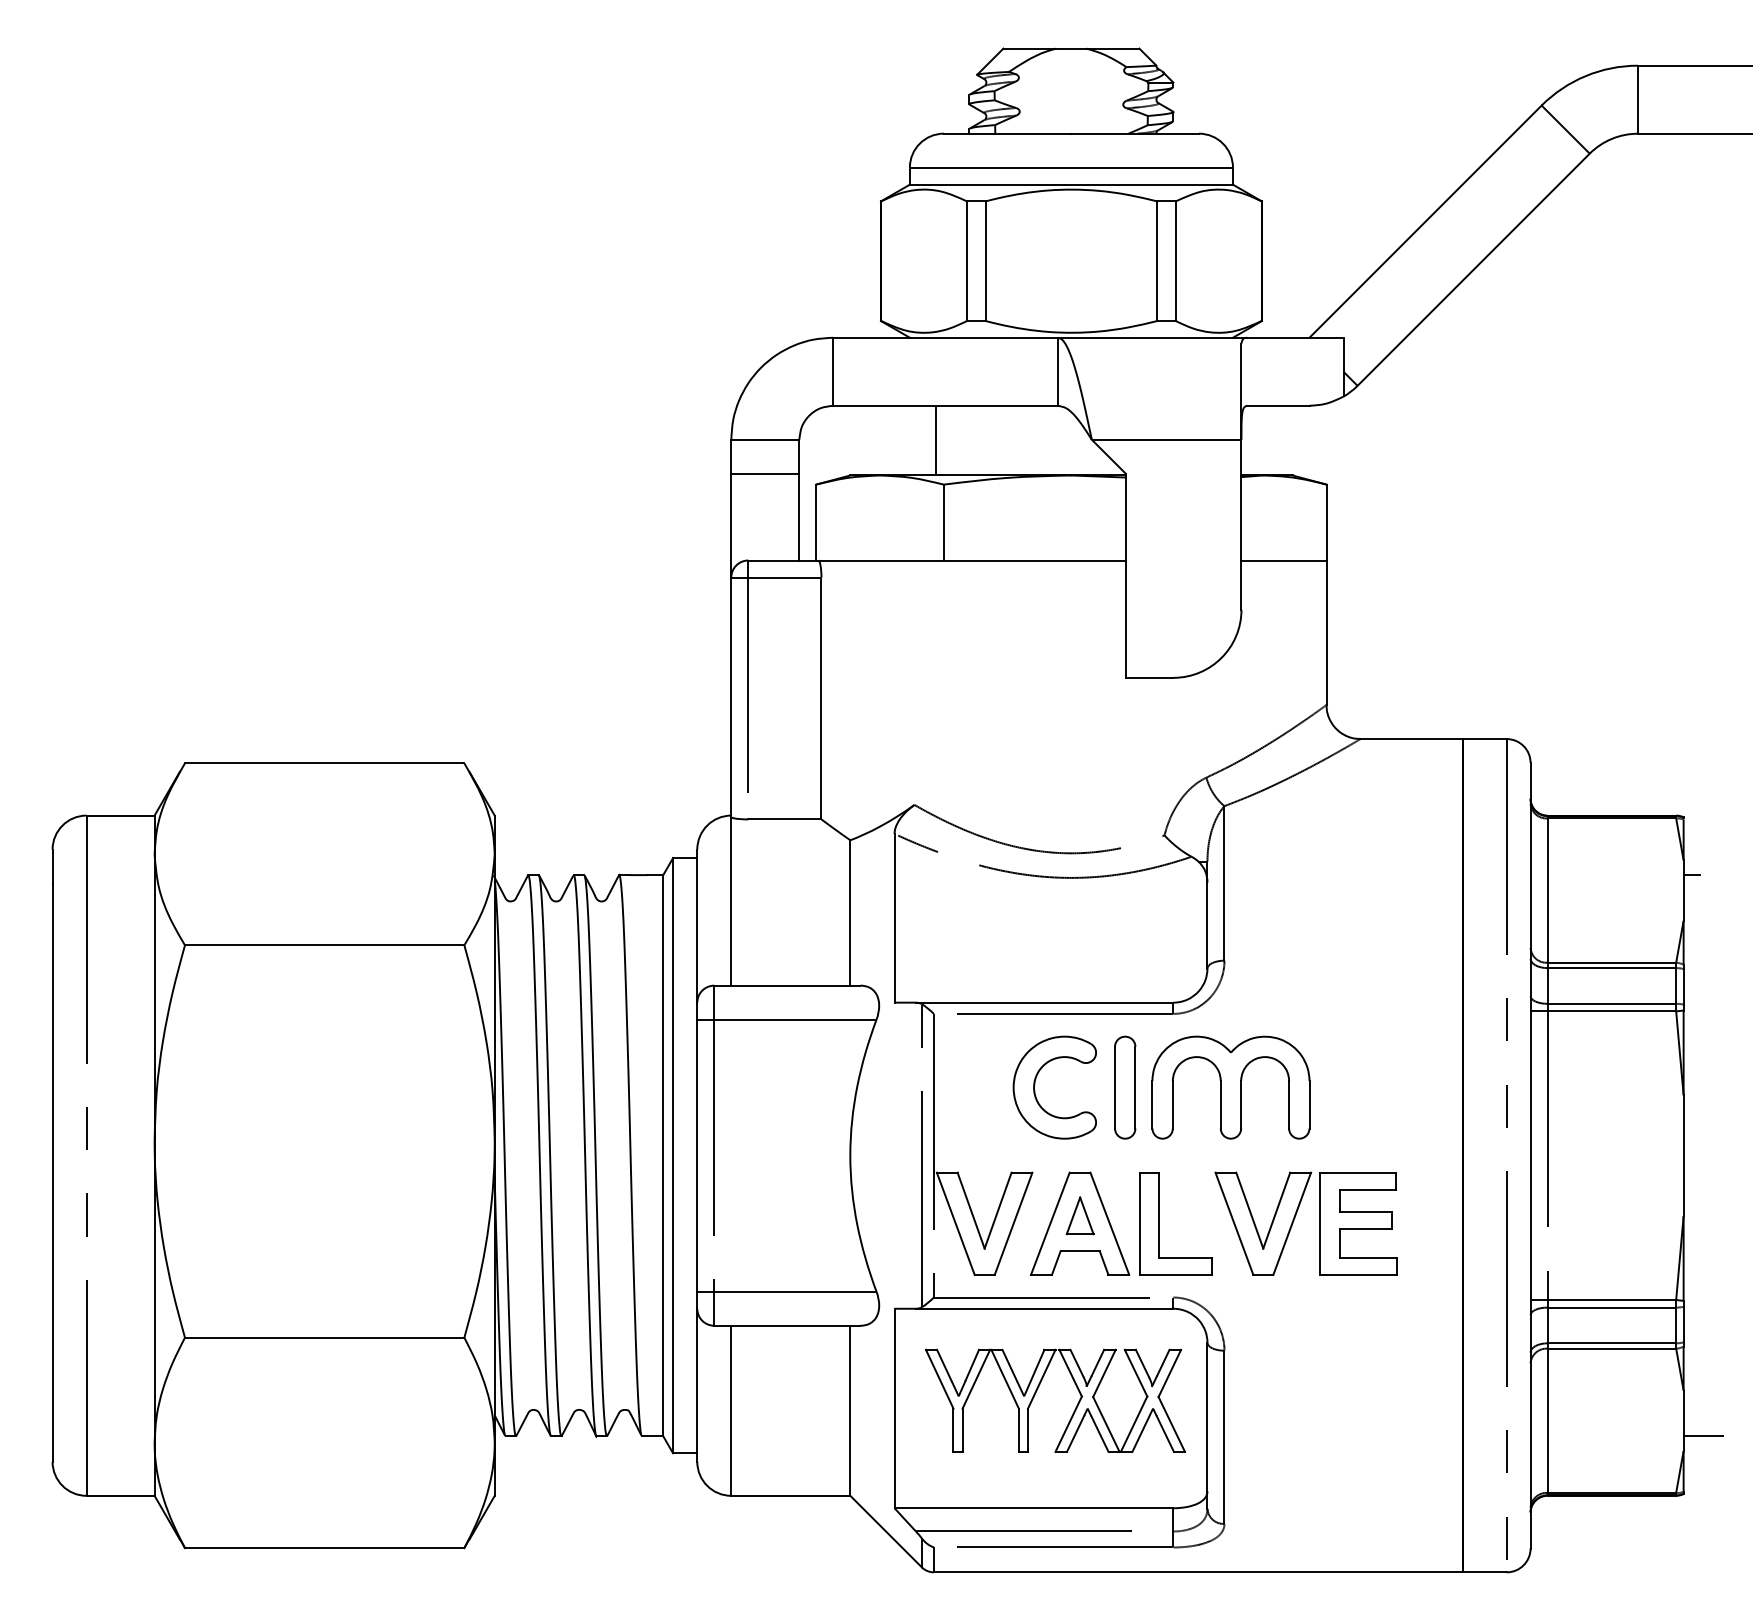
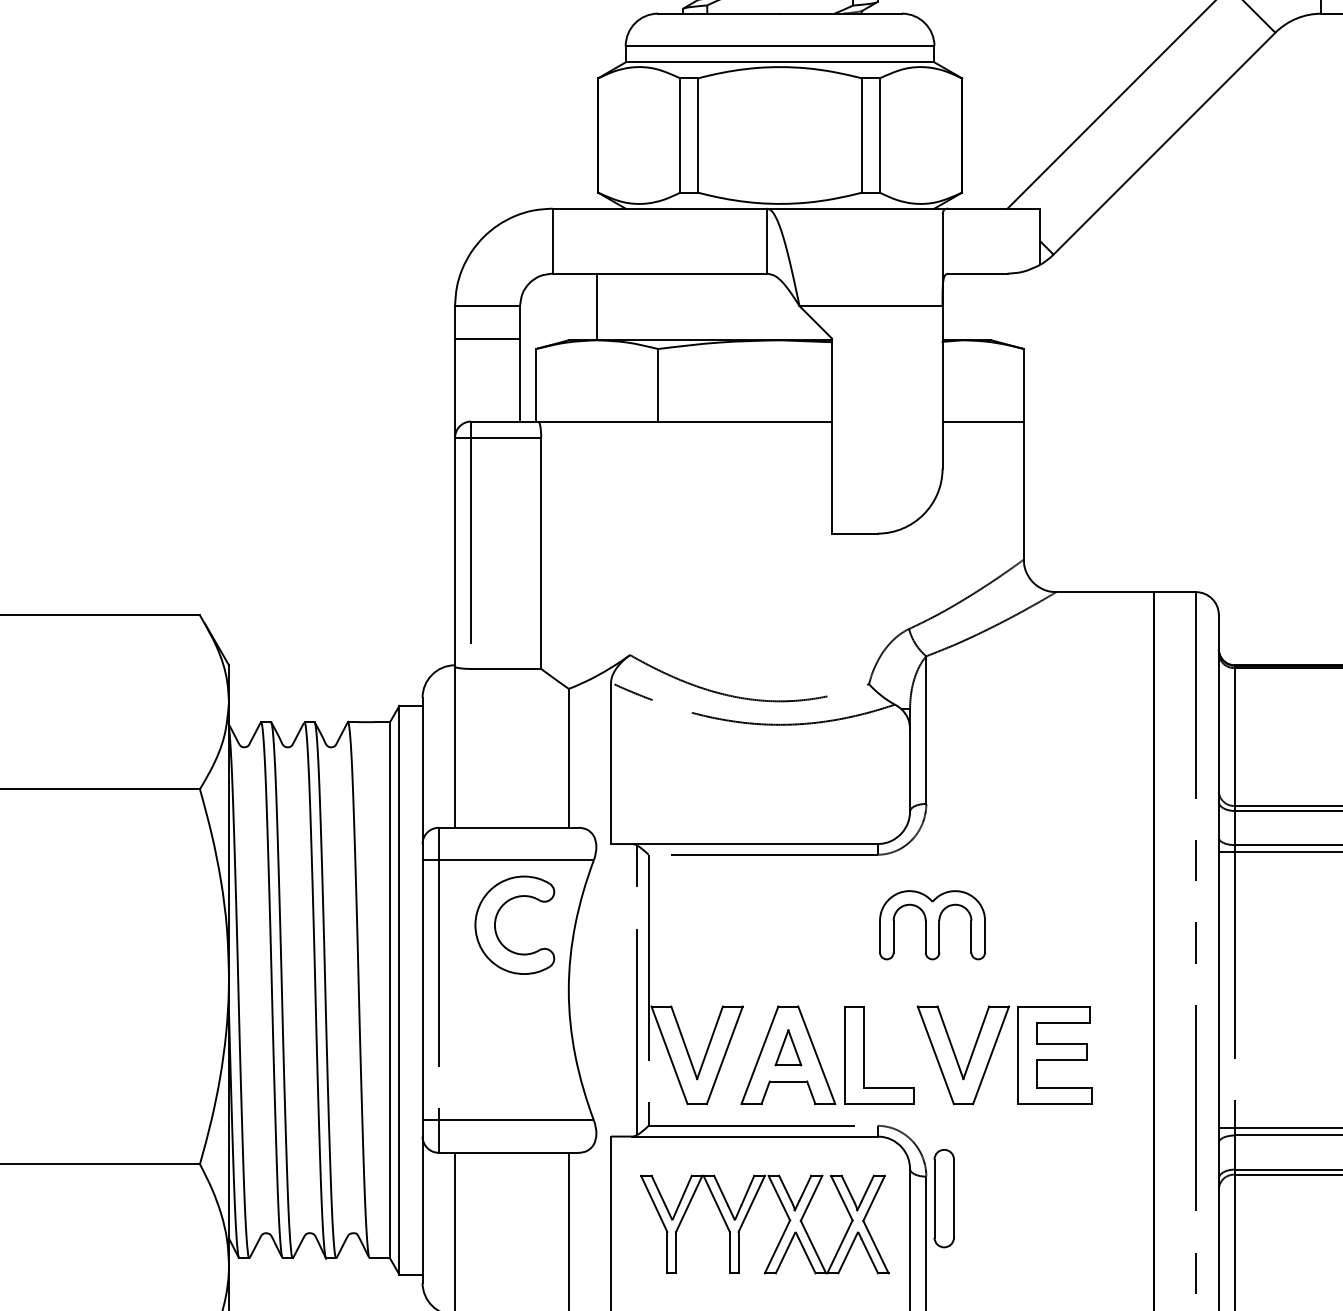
line: (936, 440) -> (597, 306), moved
part: (1035, 1084) -> (496, 922), moved
part: (1125, 1087) -> (944, 1198), moved
part: (1230, 1087) -> (932, 925), size x0.7

